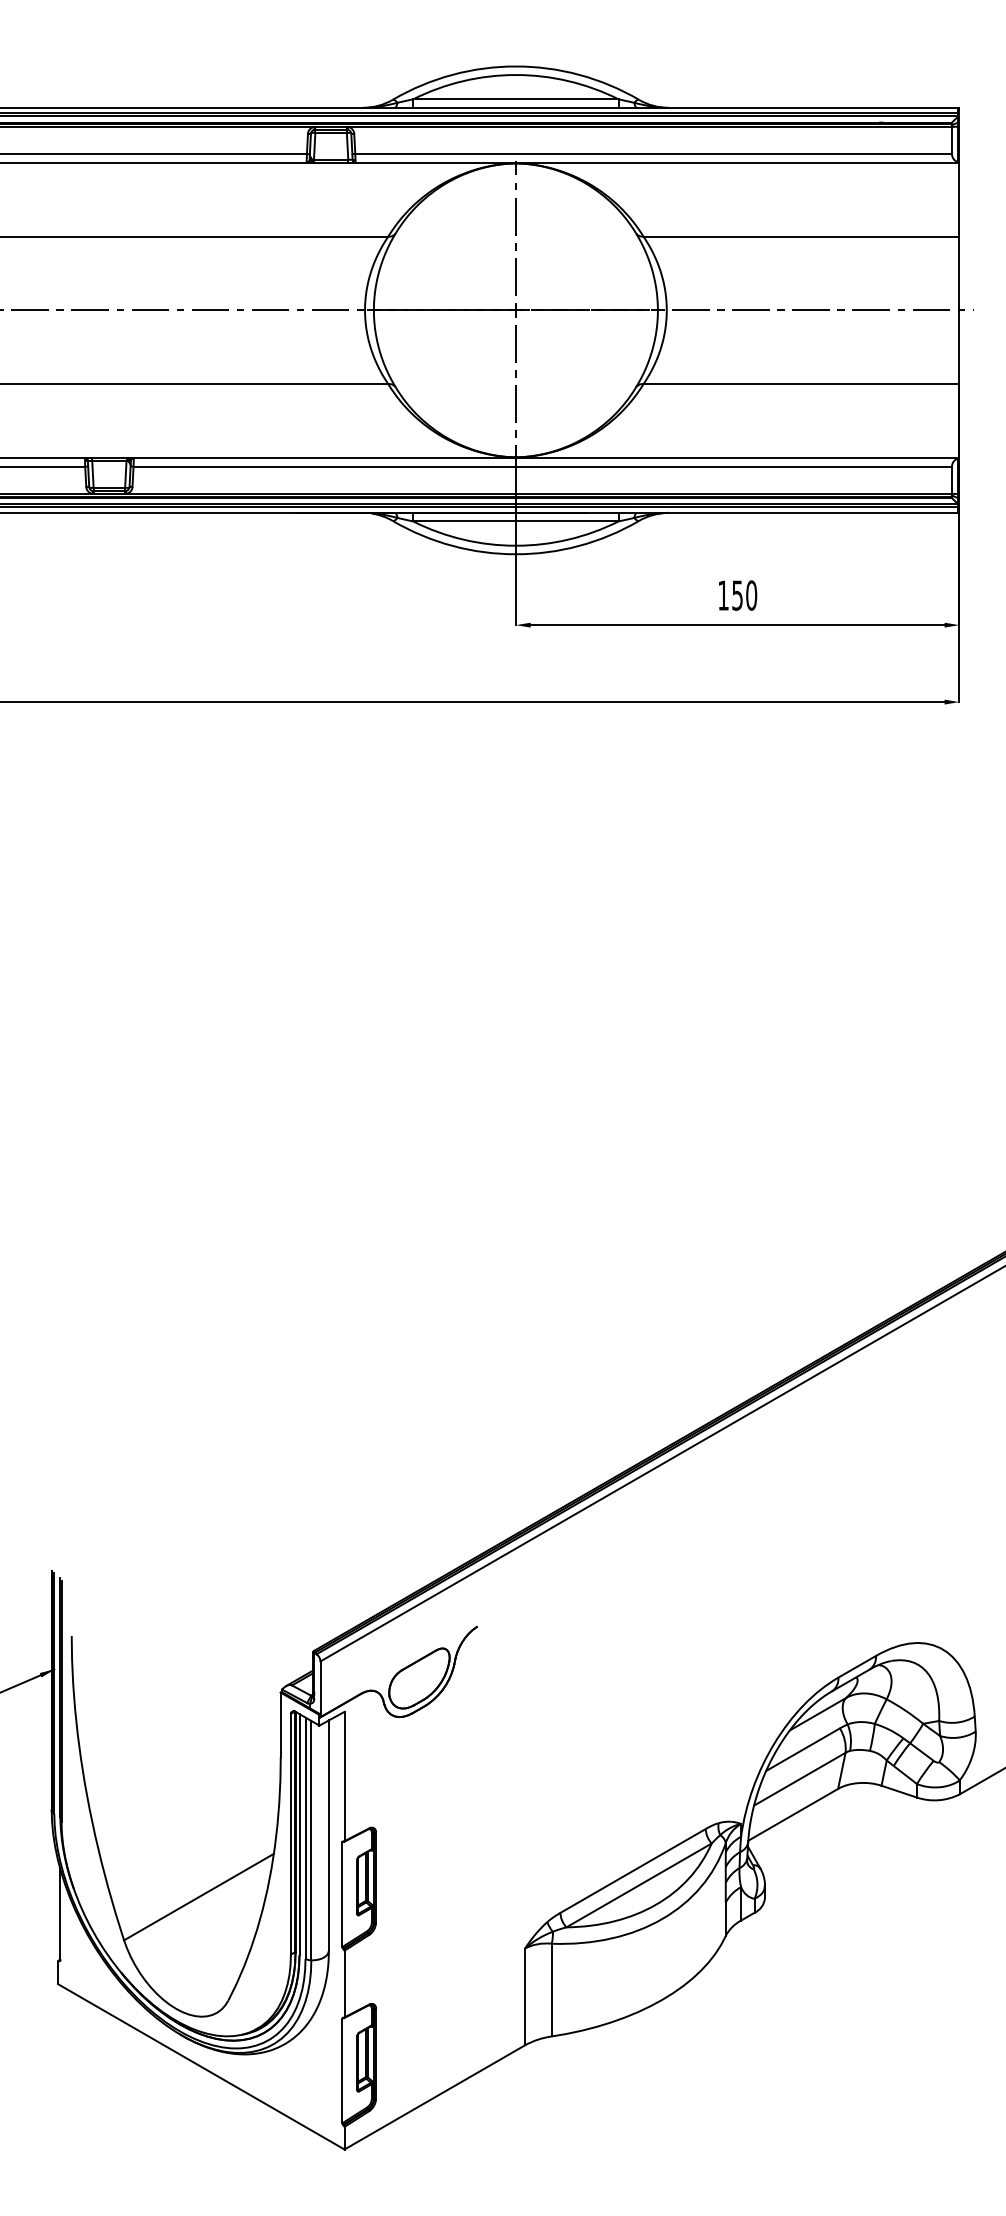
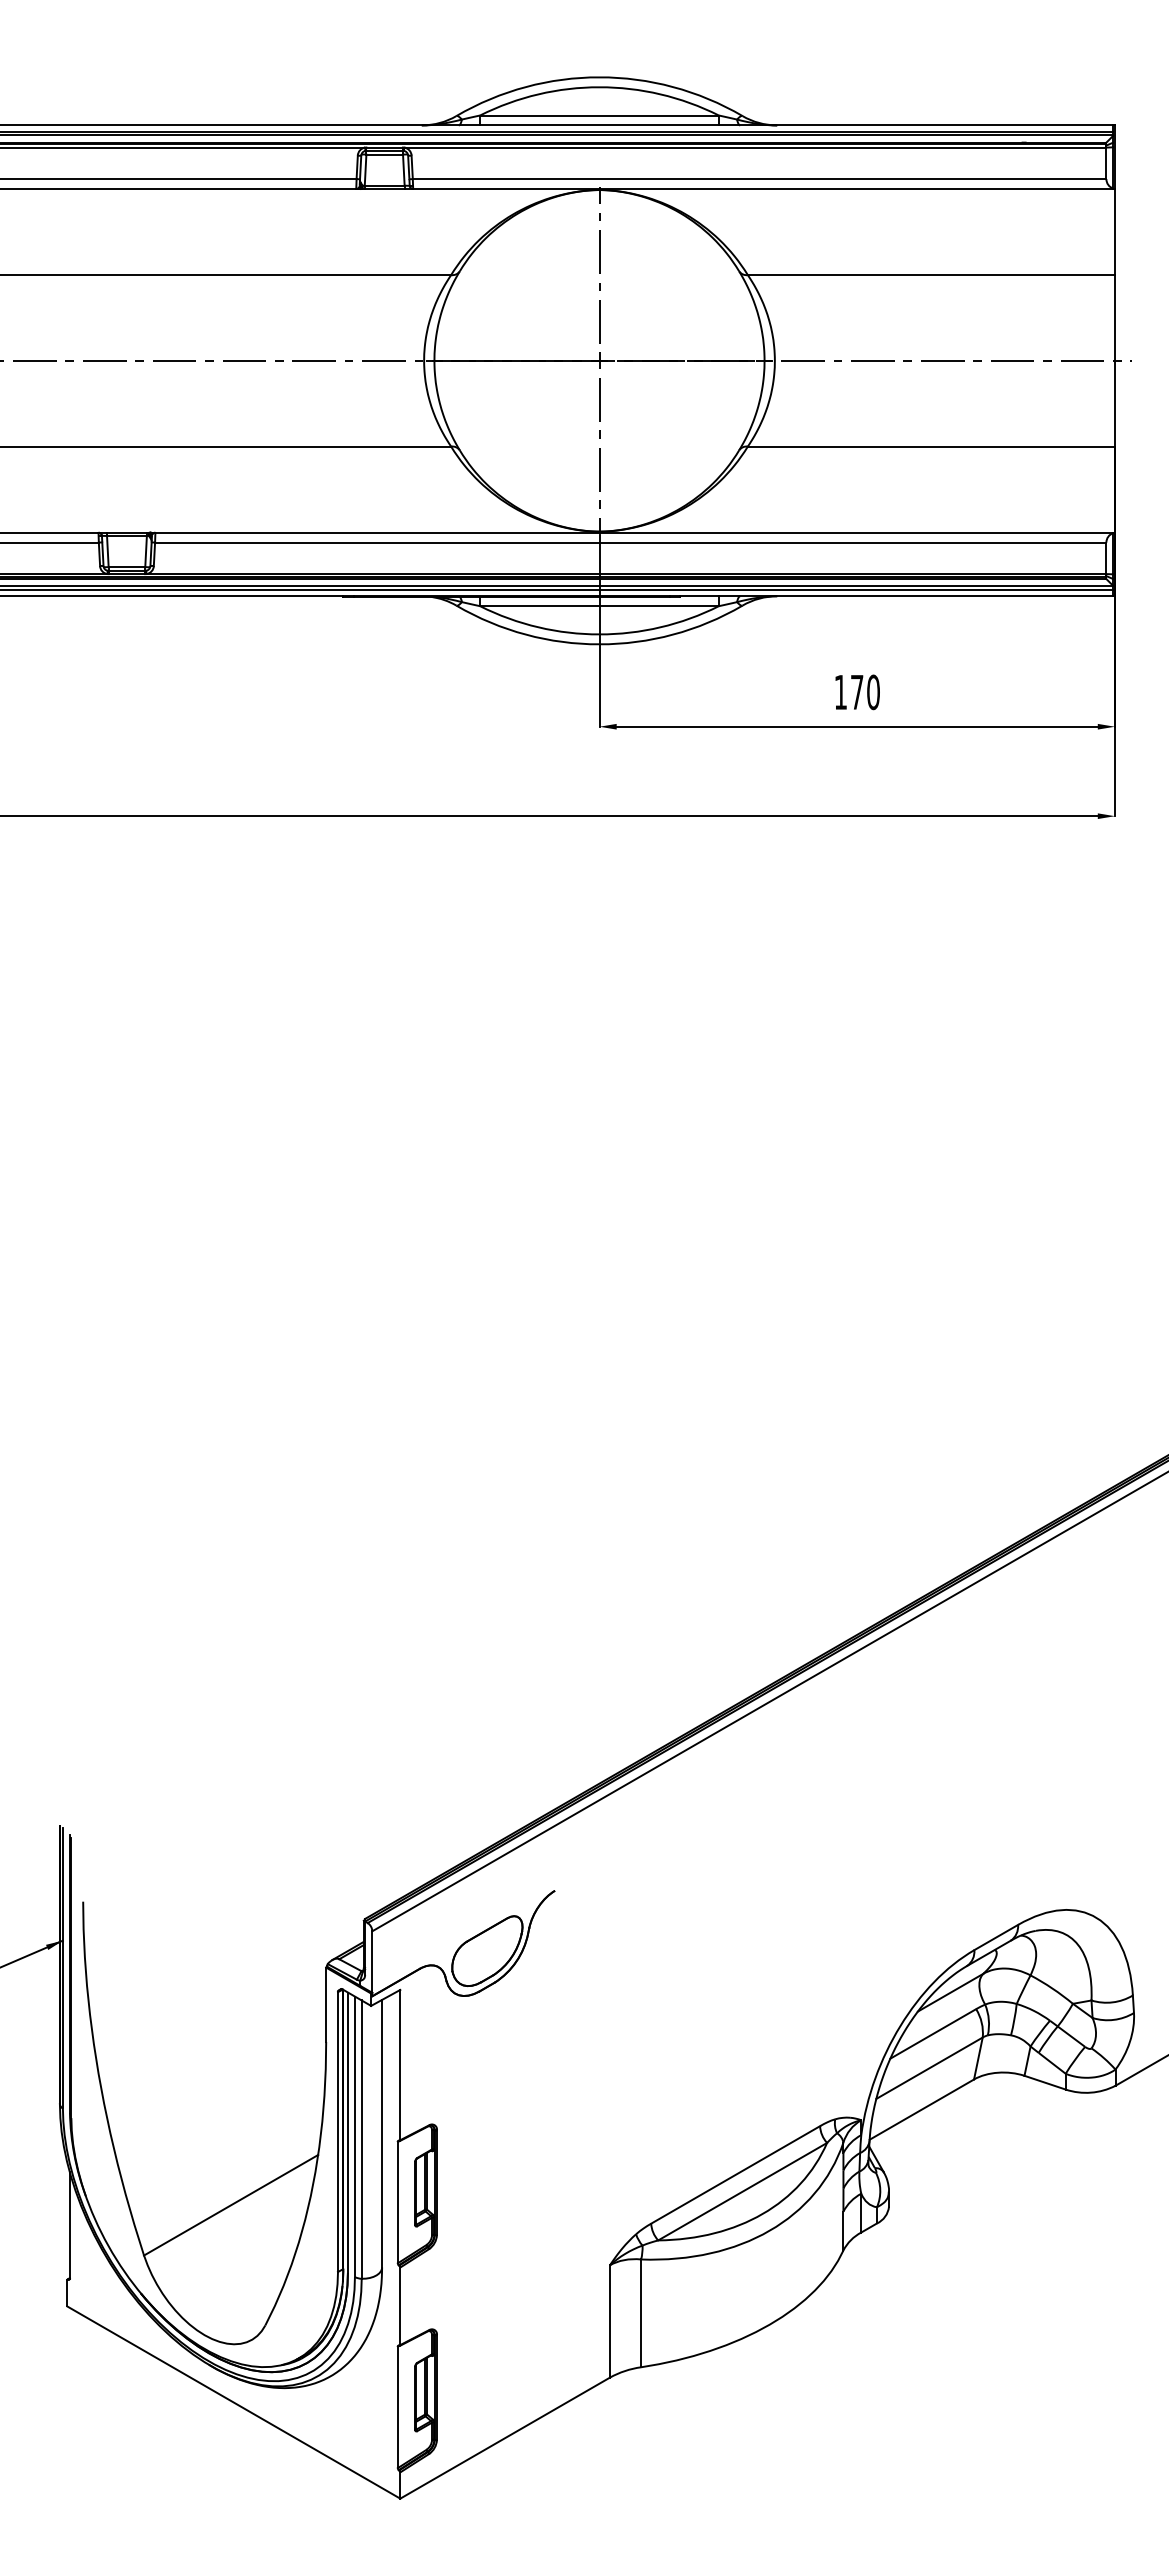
text: (737, 595) -> (857, 692), 150 -> 170

